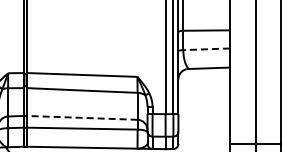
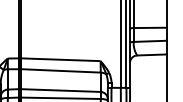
line: (206, 49) -> (150, 41), dashed -> solid
line: (82, 117) -> (61, 90), dashed -> solid

